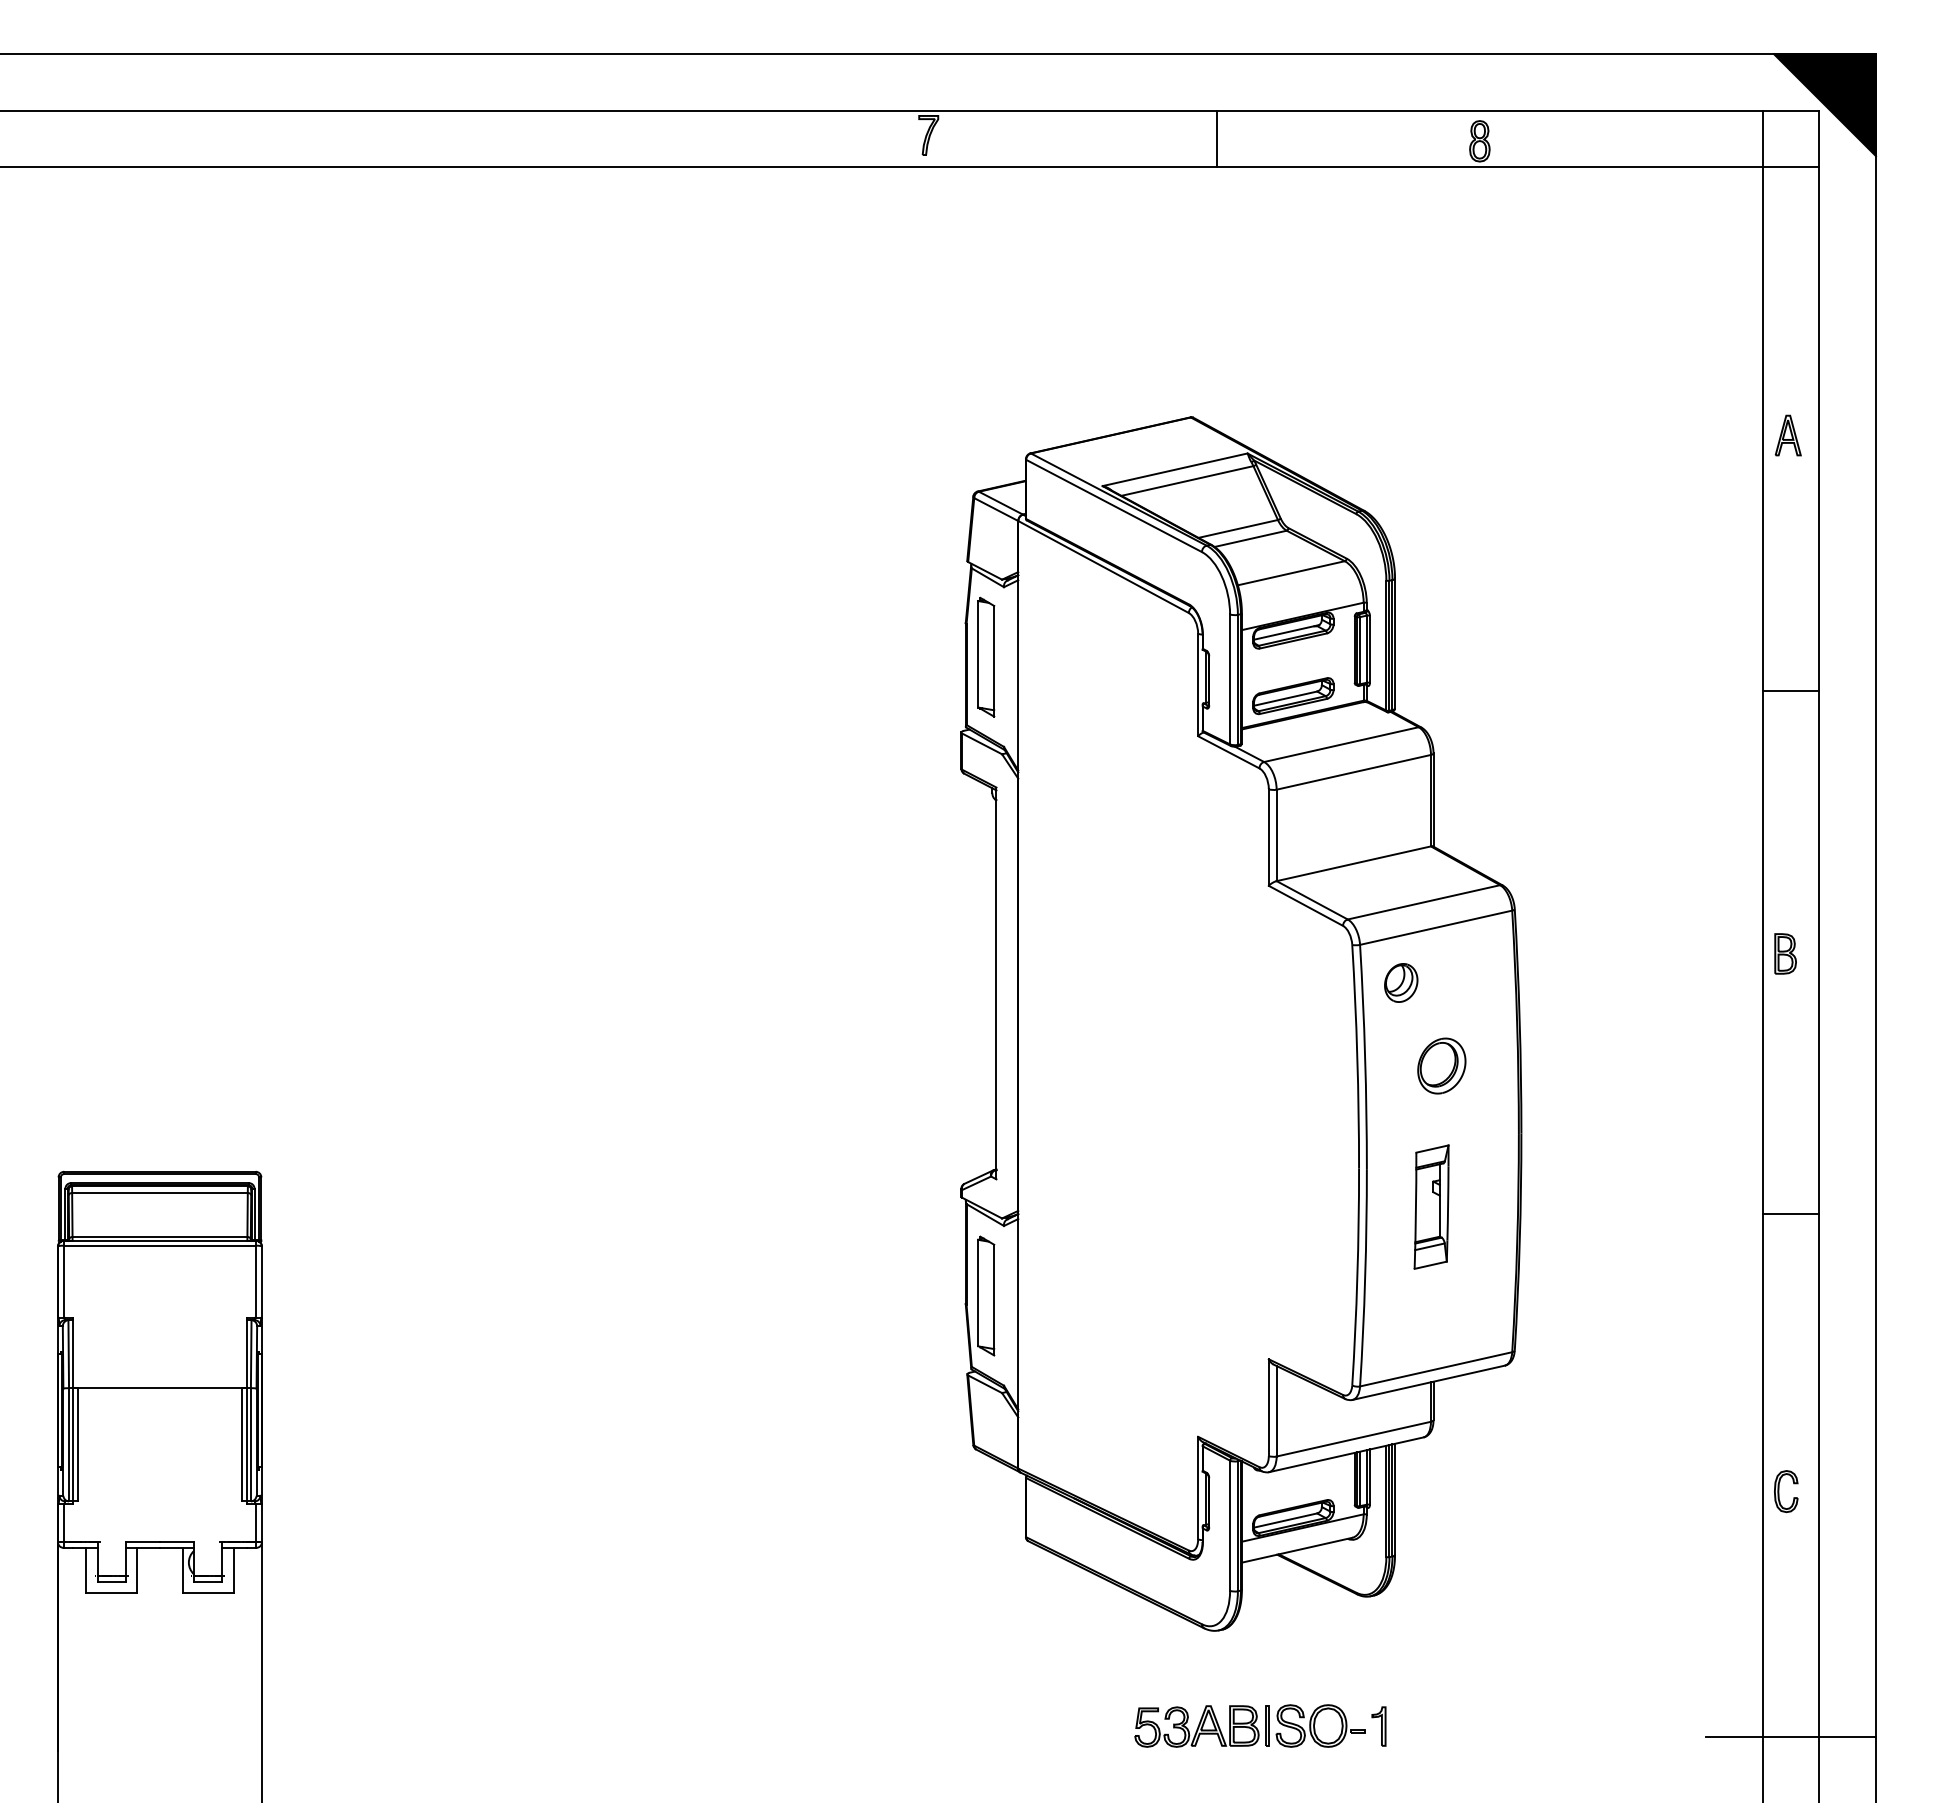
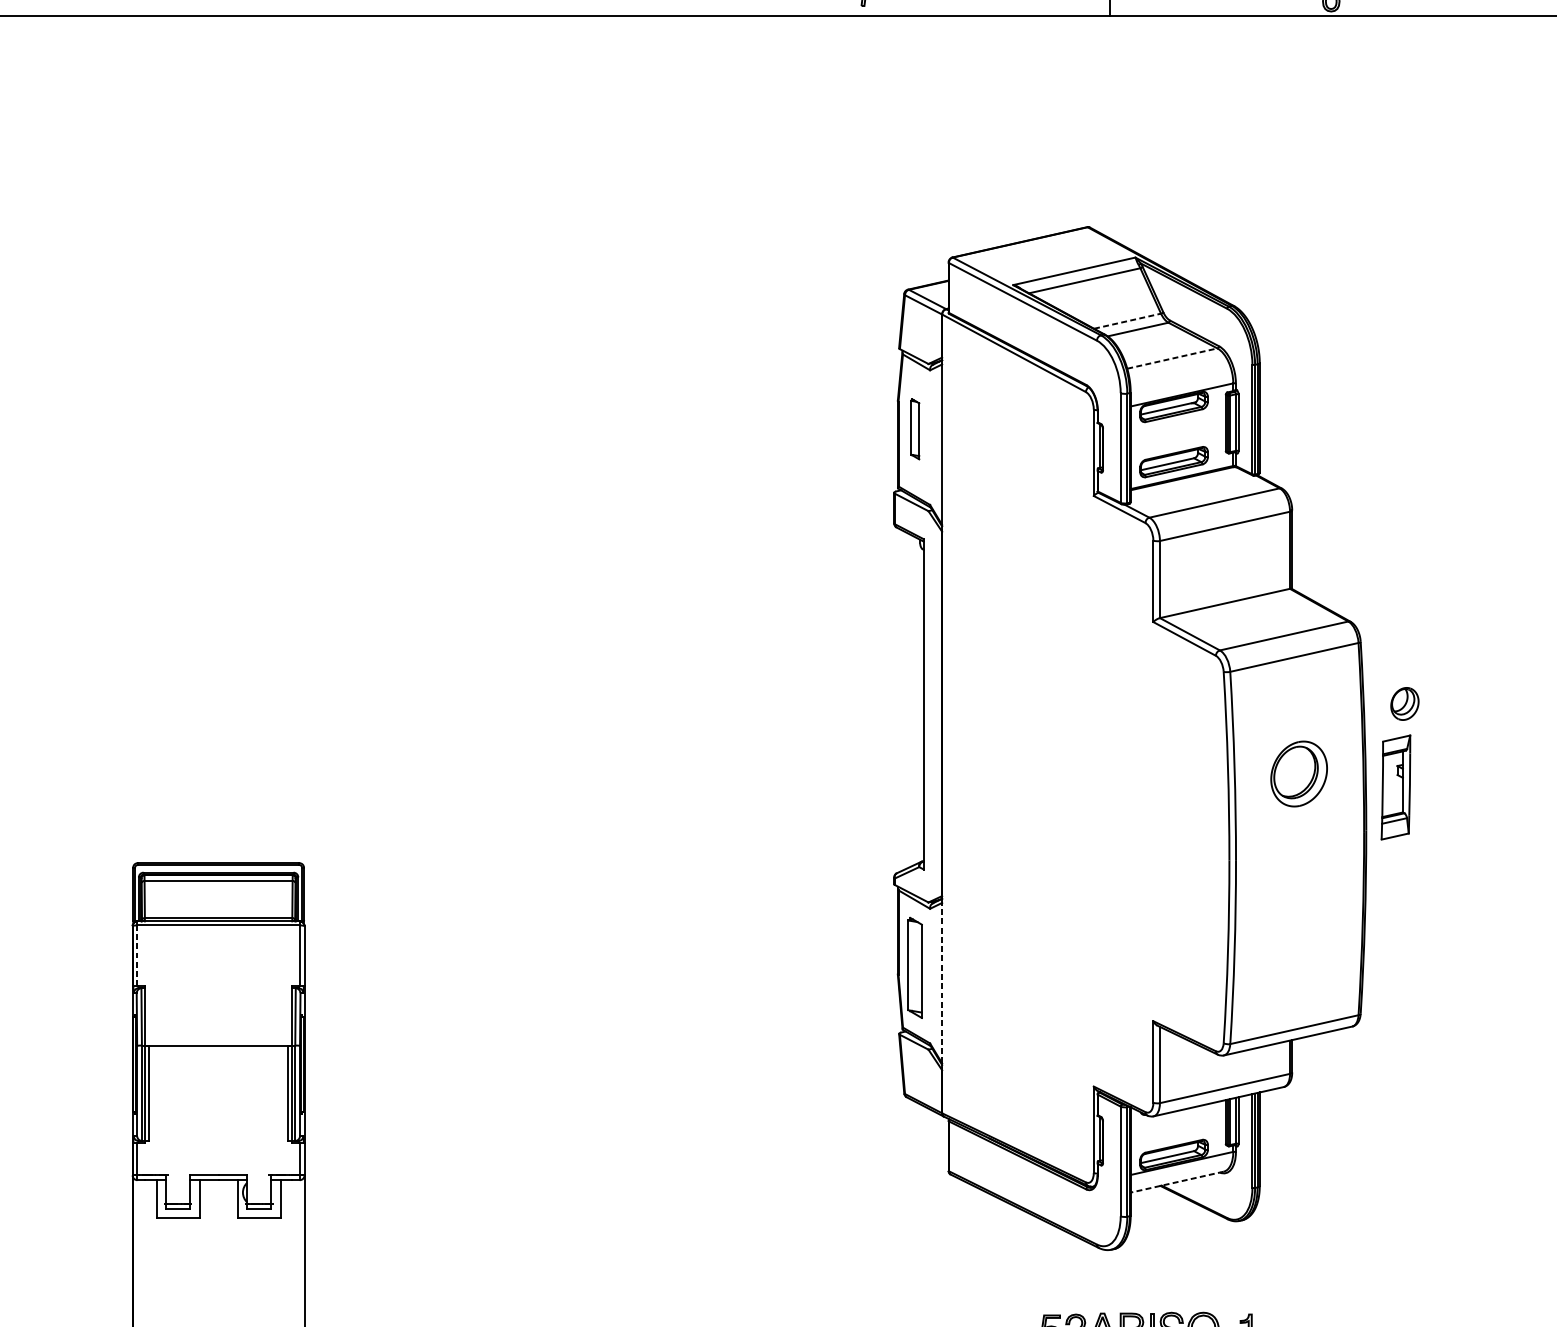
line: (1238, 528) -> (1127, 320), solid -> dashed
line: (1291, 573) -> (1172, 358), solid -> dashed
part: (986, 656) -> (915, 428), size x0.6
part: (1401, 982) -> (1405, 703), moved
part: (1441, 1065) -> (1298, 773), size x1.4
part: (1431, 1206) -> (1395, 787), moved
line: (63, 1281) -> (137, 955), solid -> dashed
line: (1018, 1313) -> (942, 982), solid -> dashed
line: (1297, 1550) -> (1177, 1182), solid -> dashed

